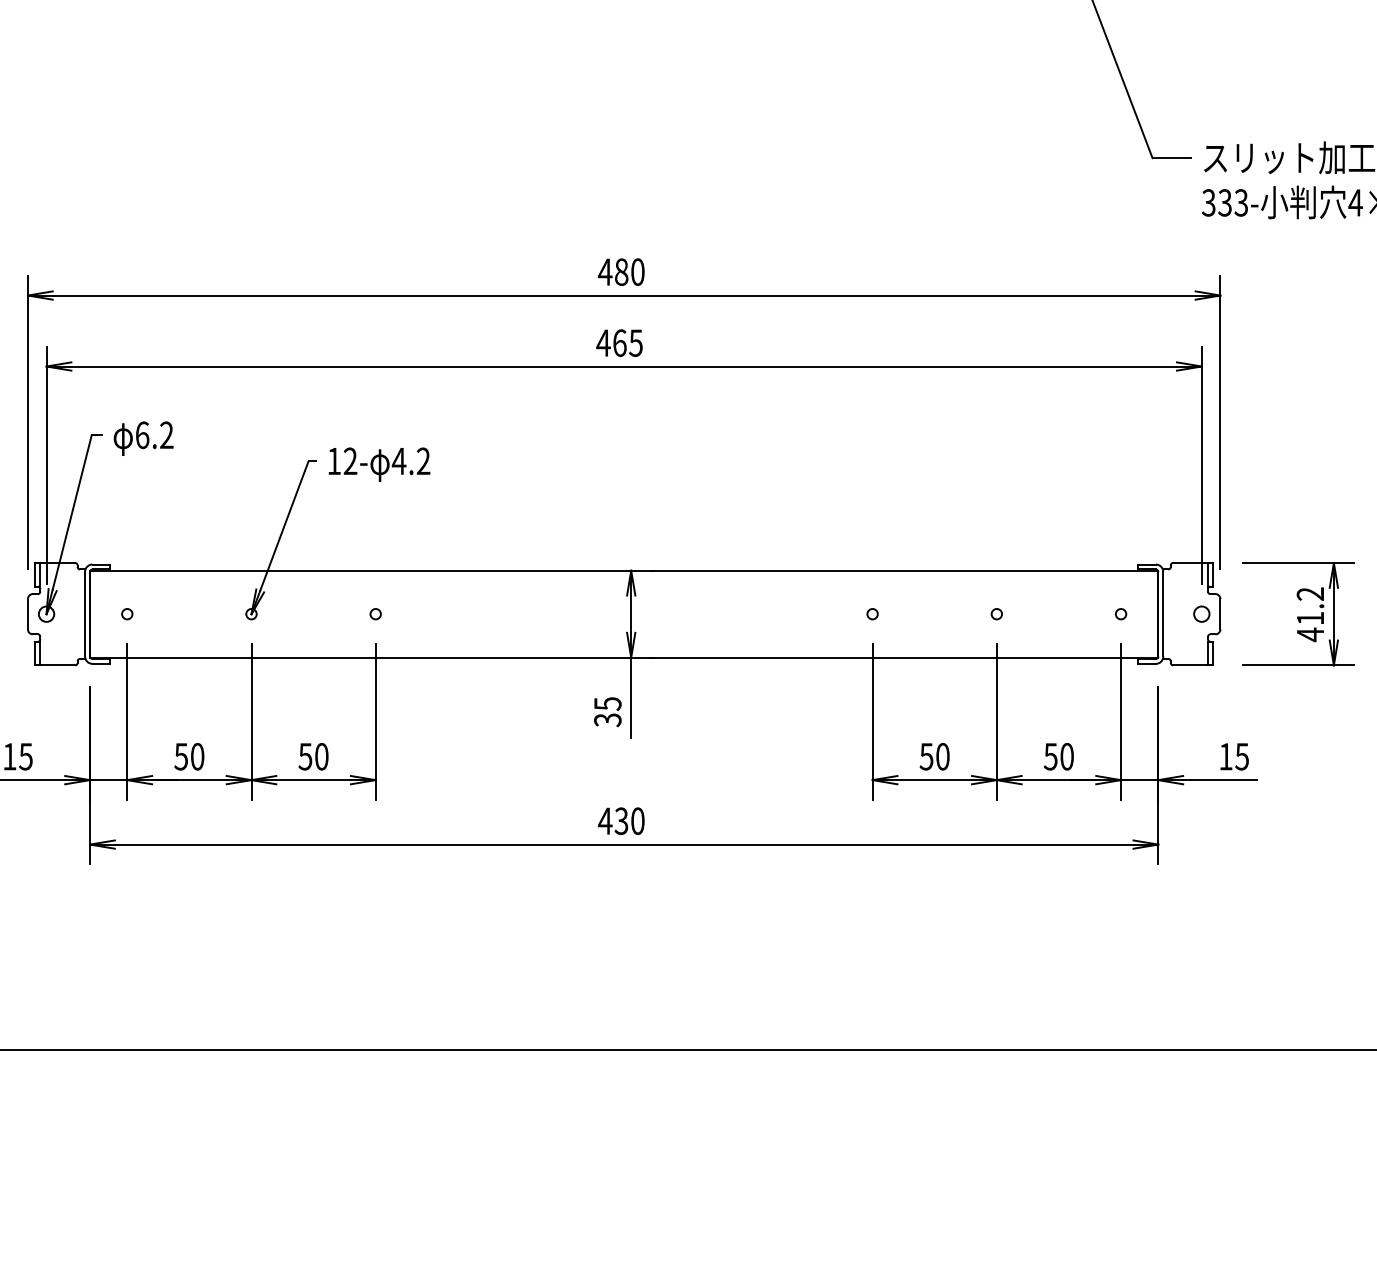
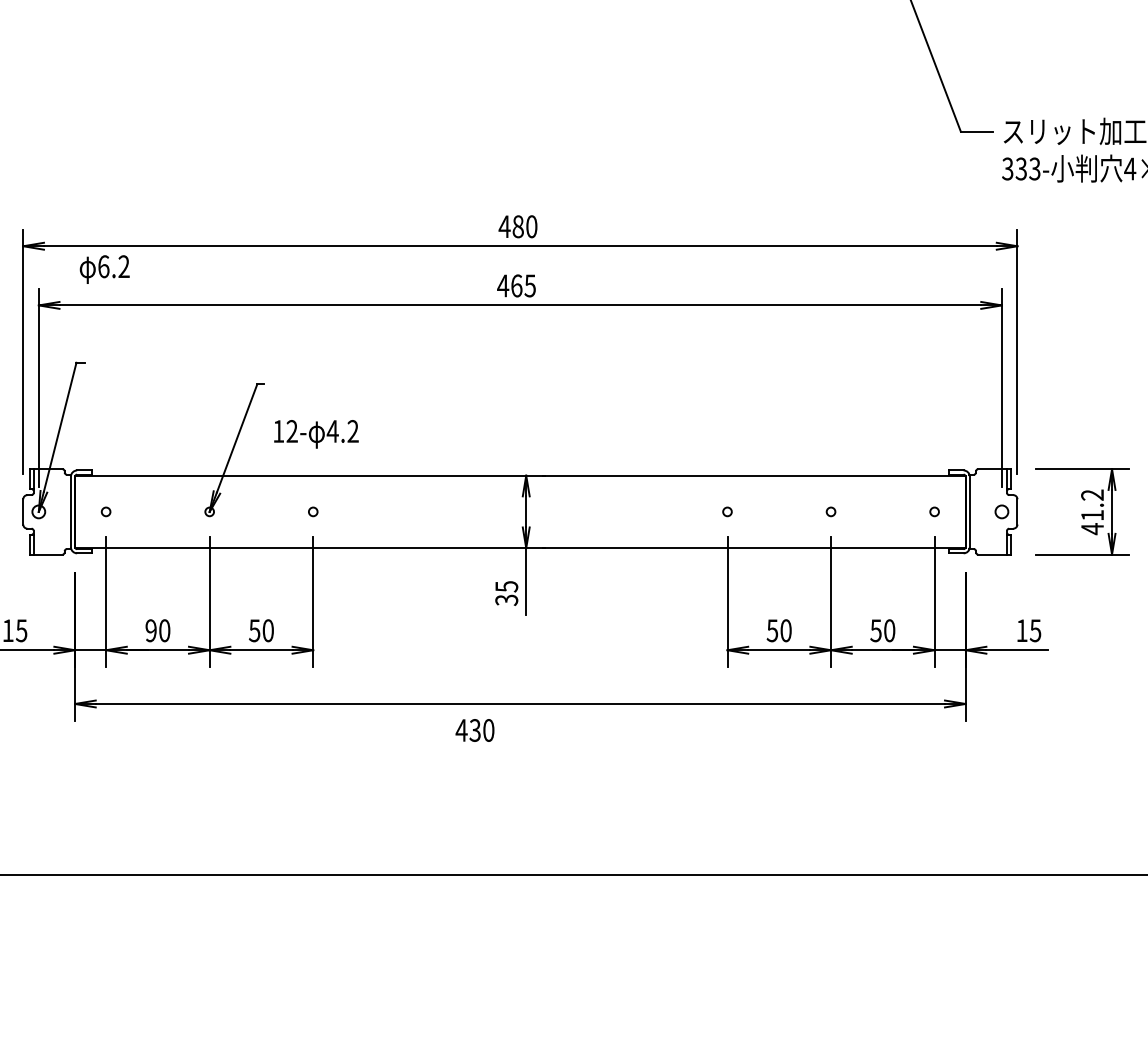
text: (143, 438) -> (104, 269), moved
text: (379, 464) -> (316, 434), moved
text: (180, 756) -> (150, 630), 50 -> 90
text: (620, 821) -> (474, 730), moved

